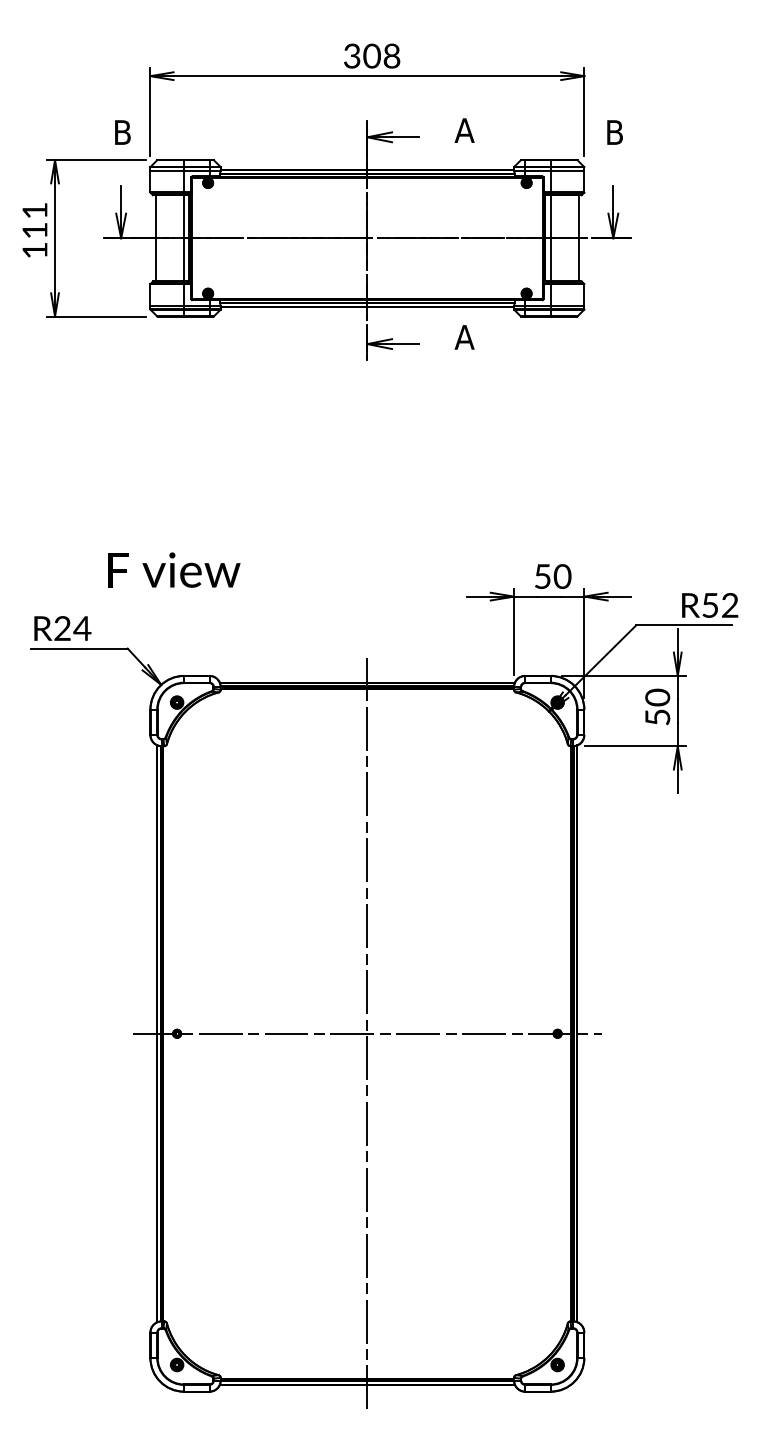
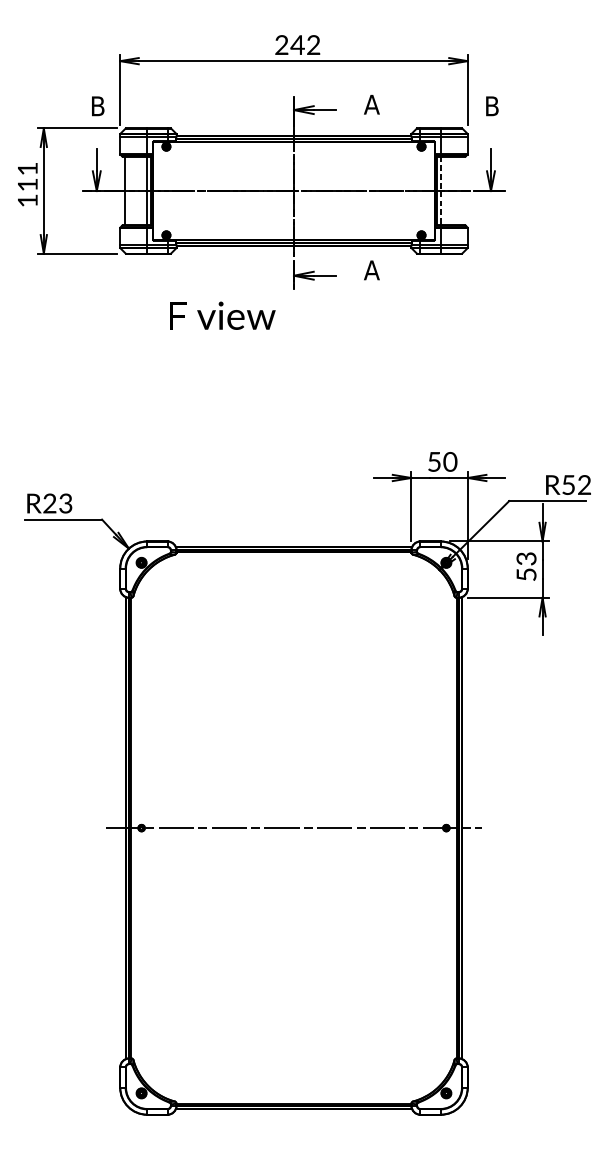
text: (372, 55) -> (298, 44), 308 -> 242
line: (550, 238) -> (440, 191), solid -> dashed
line: (578, 238) -> (463, 191), removed
text: (174, 569) -> (222, 315), moved
text: (82, 628) -> (65, 503), R24 -> R23
text: (657, 697) -> (526, 558), 50 -> 53
line: (367, 1033) -> (294, 827), removed

